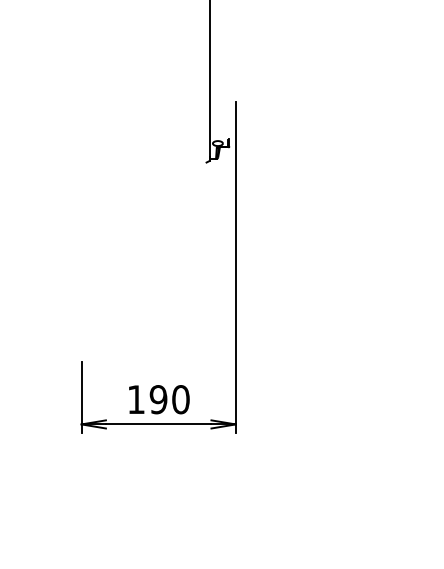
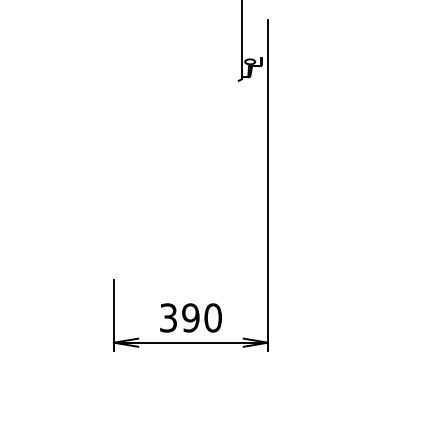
text: (136, 399) -> (168, 317), 190 -> 390

